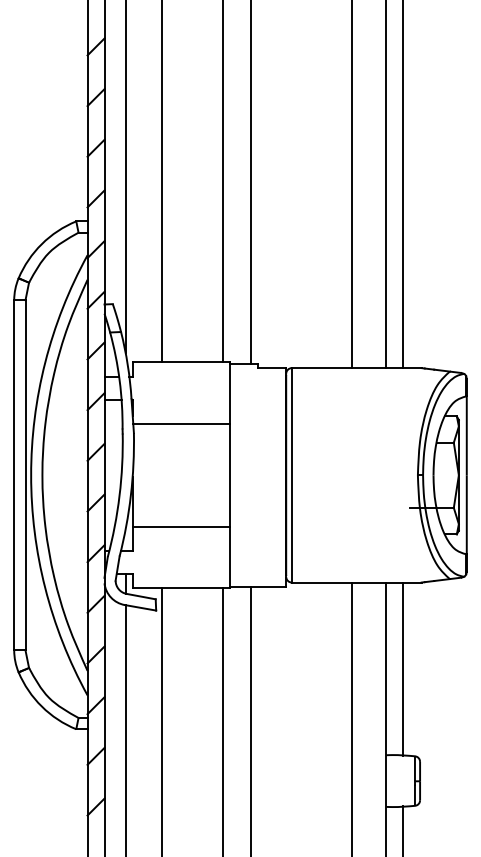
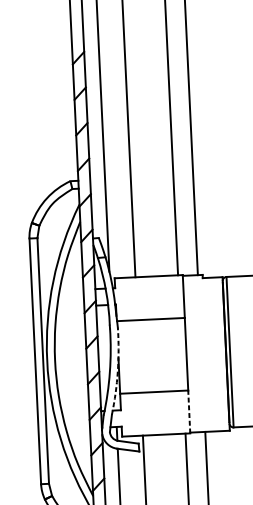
arc: (130, 495) -> (117, 371), solid -> dashed
line: (229, 557) -> (189, 411), solid -> dashed

